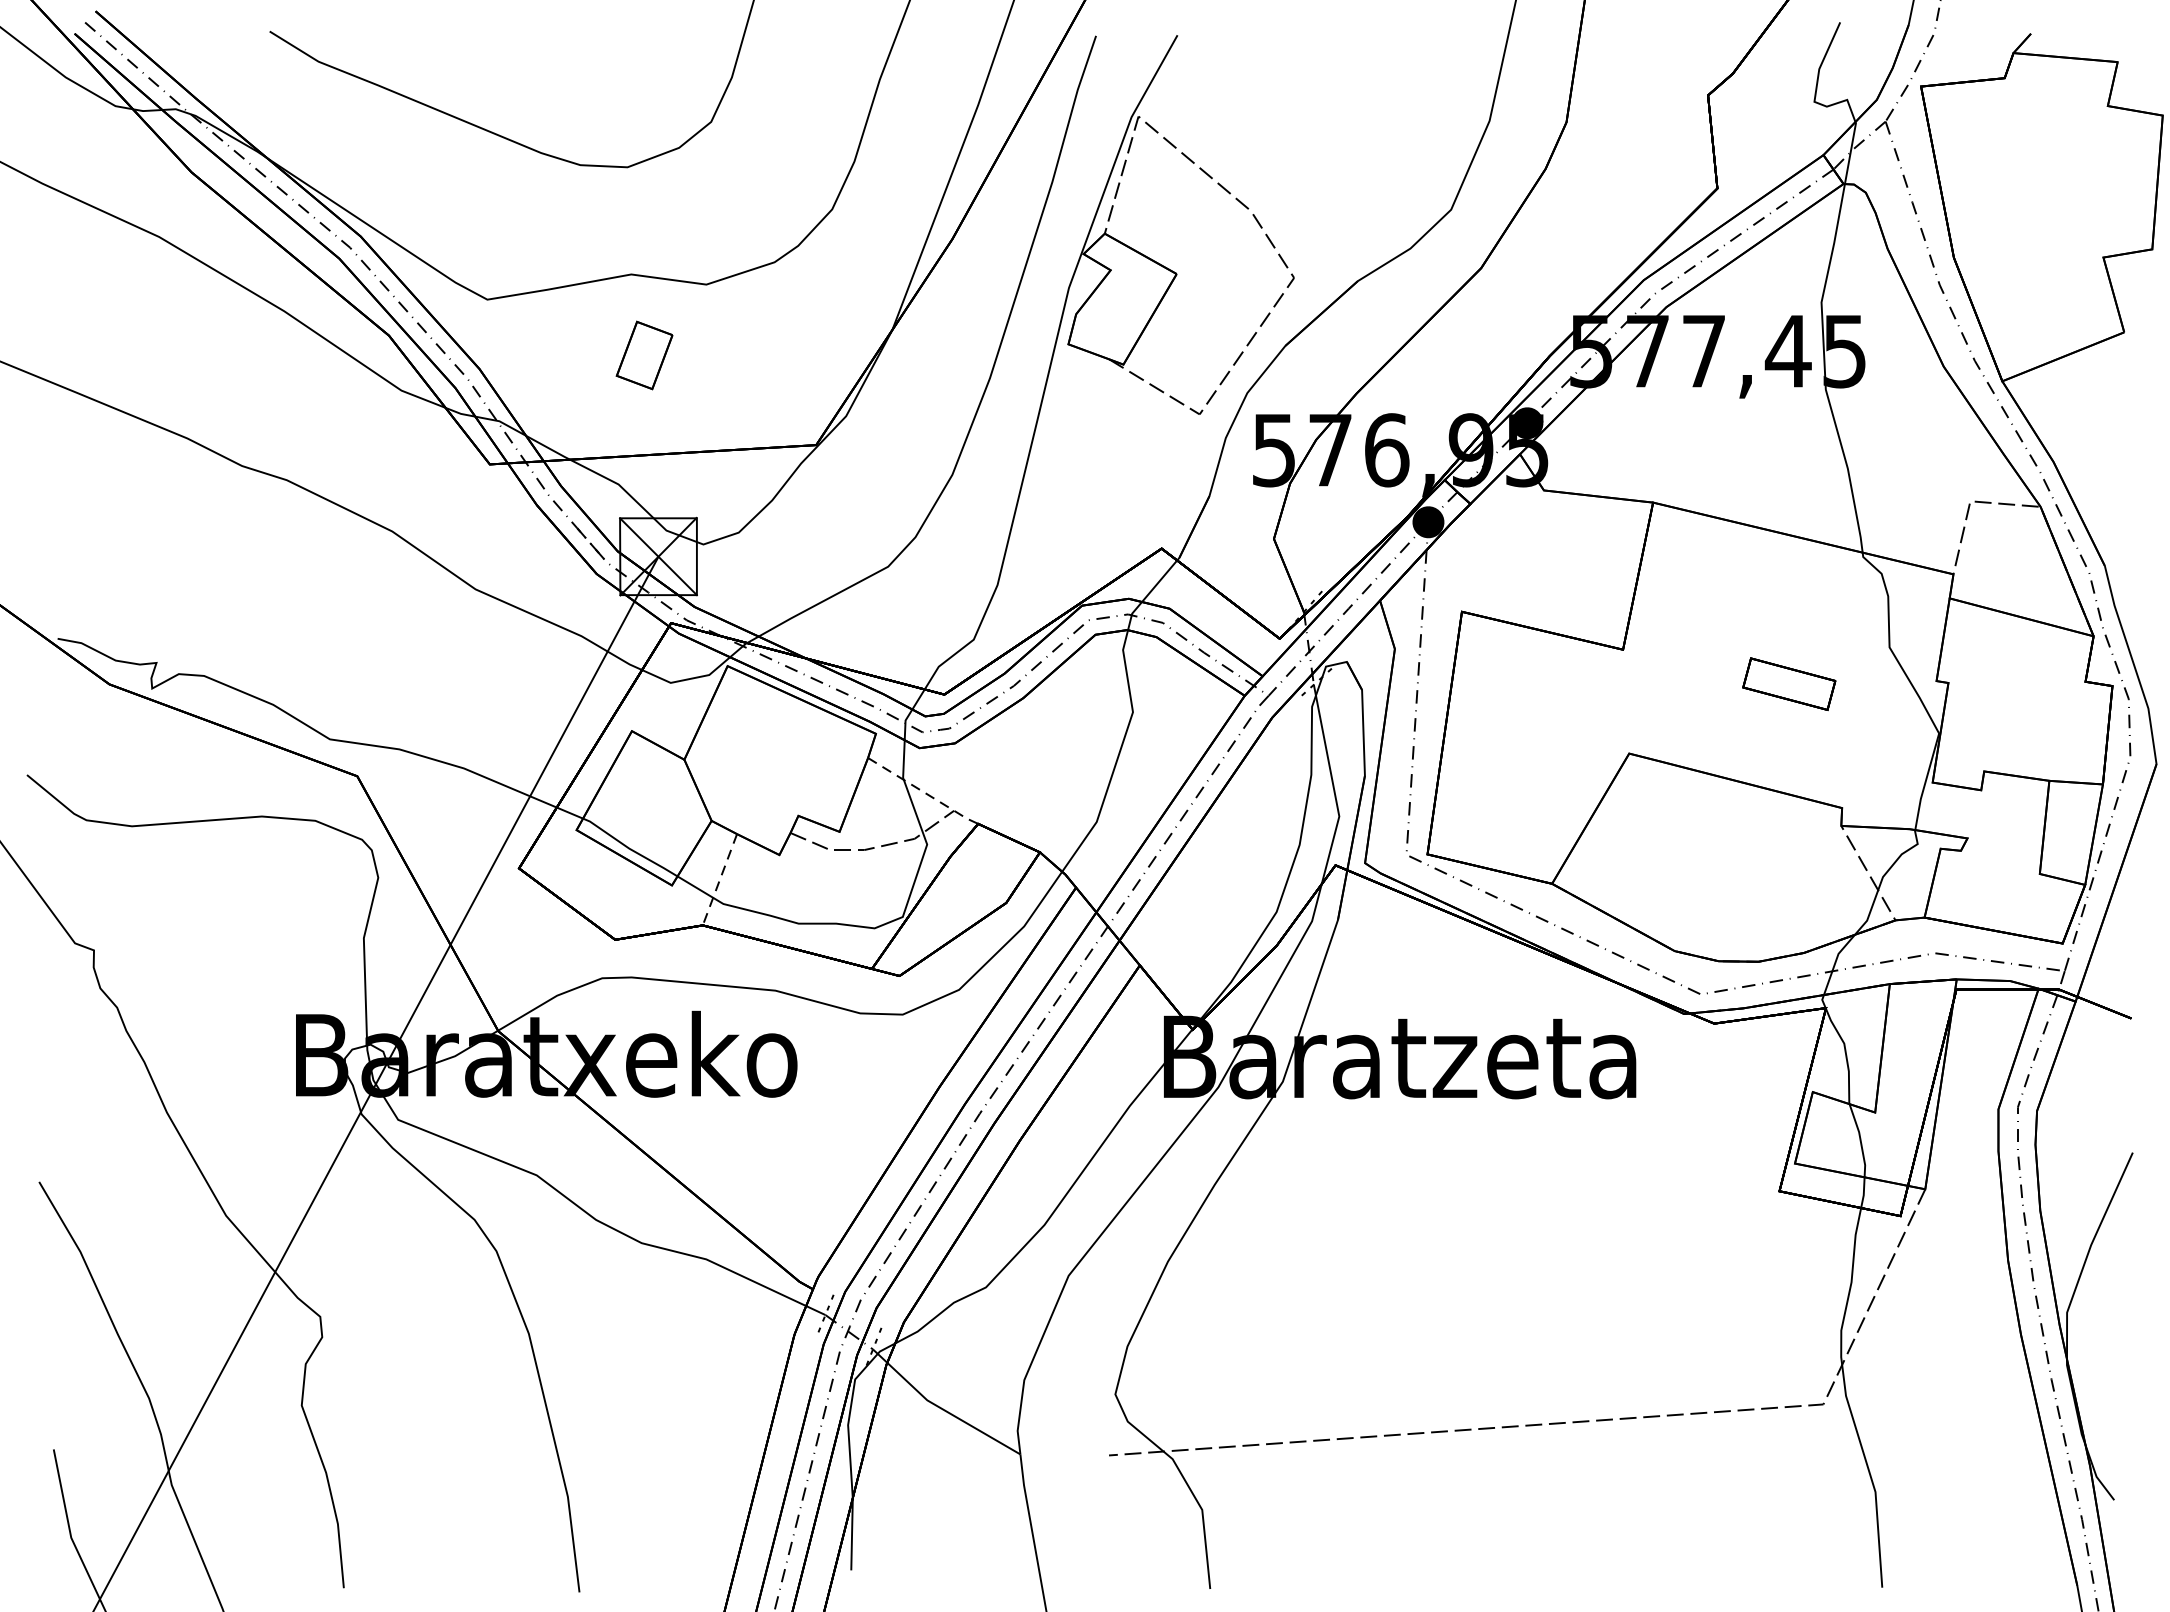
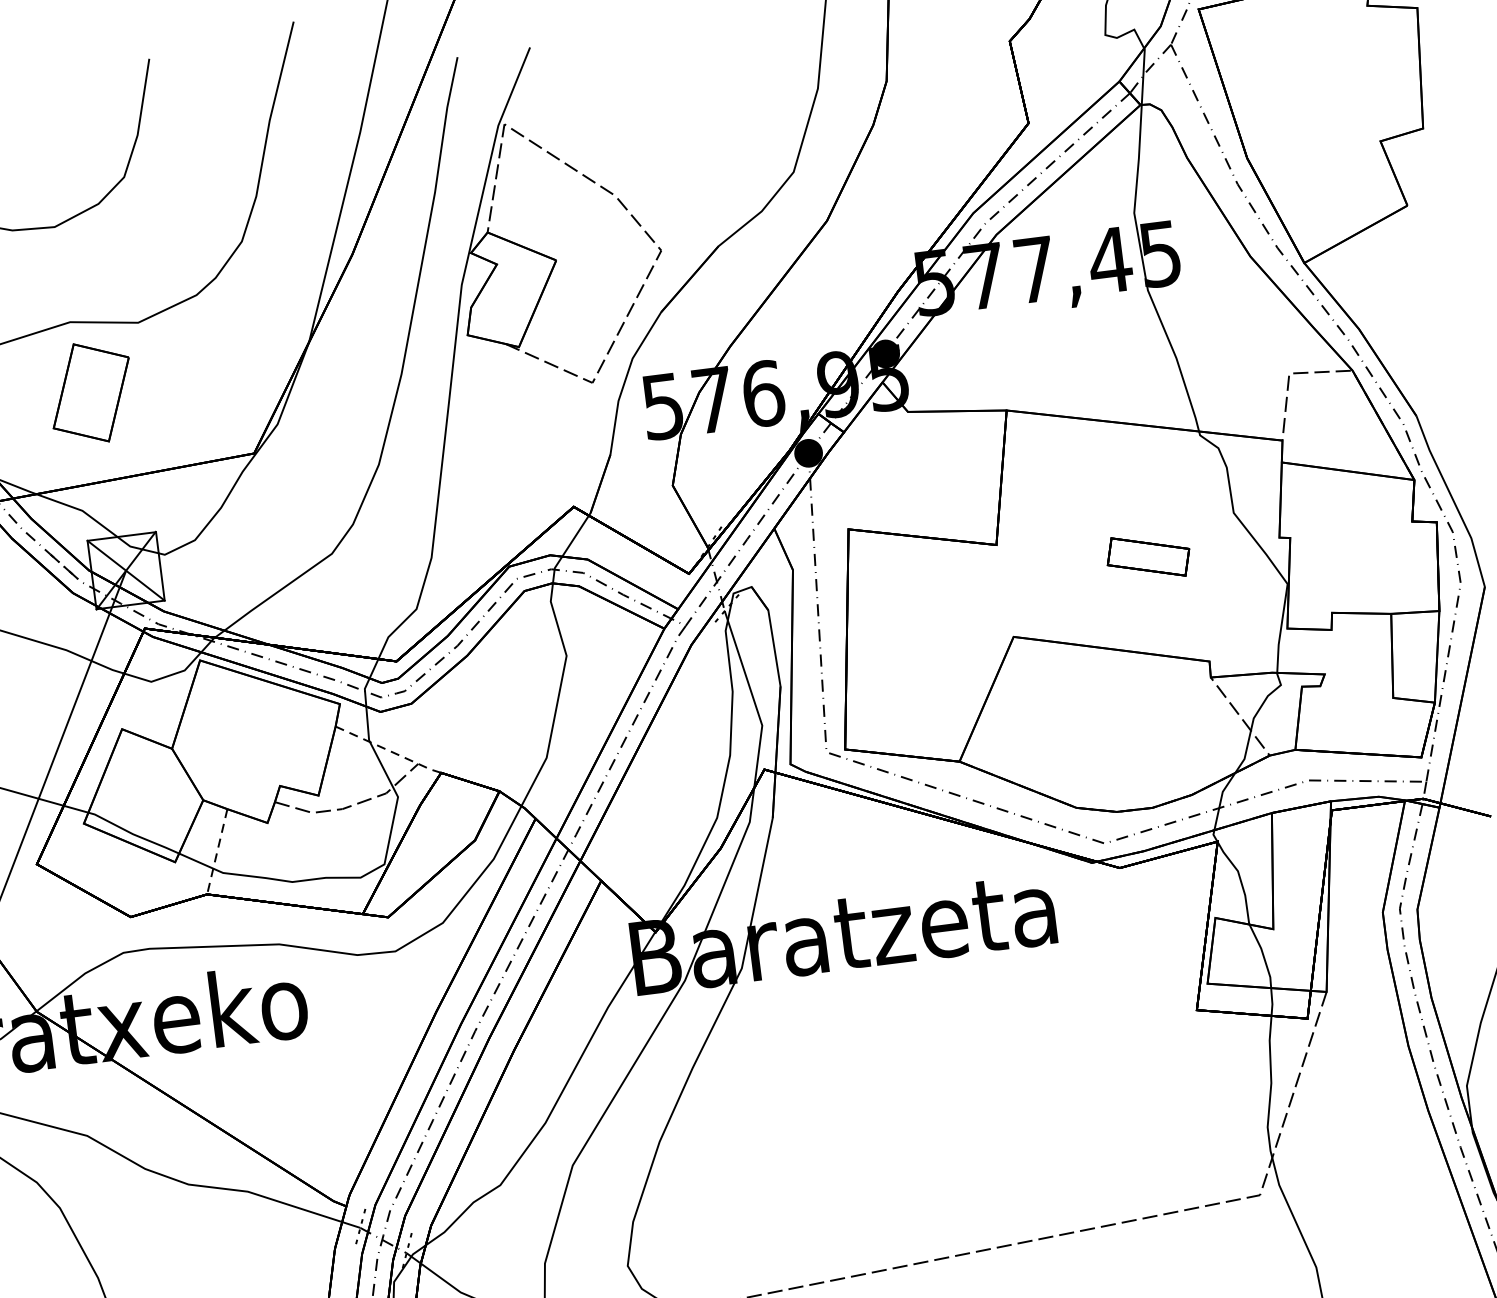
part: (644, 355) -> (91, 392), size x1.67

